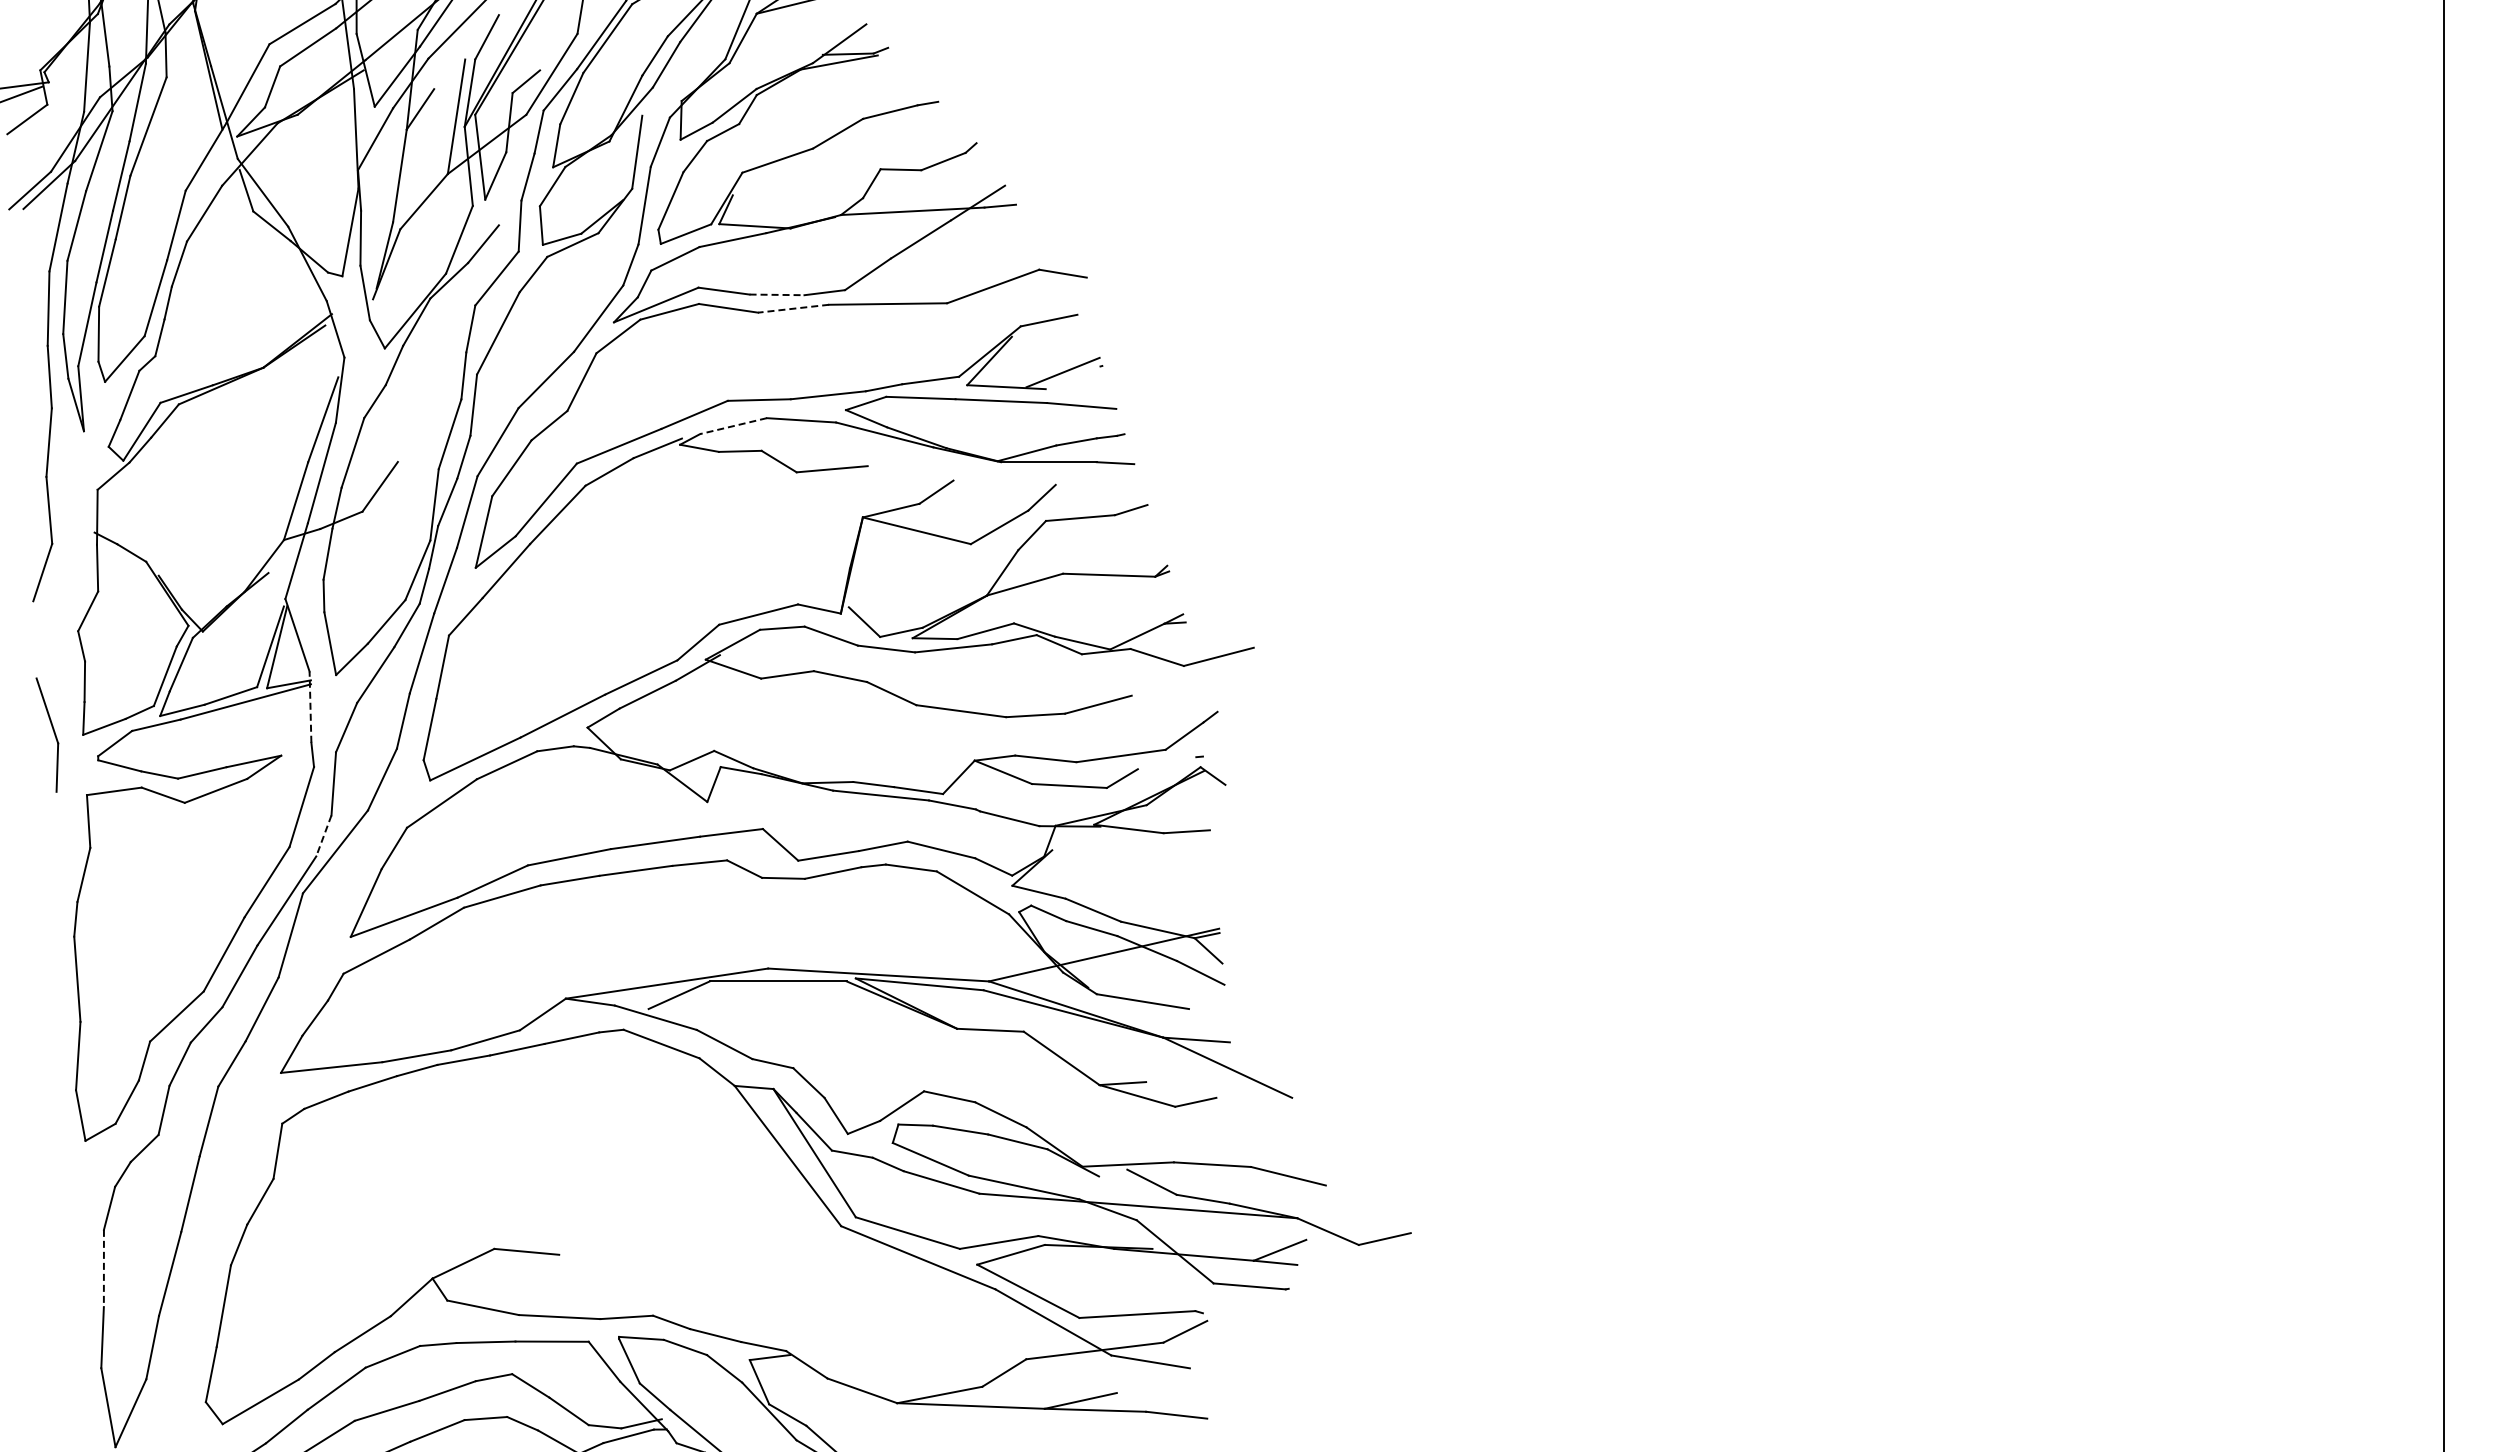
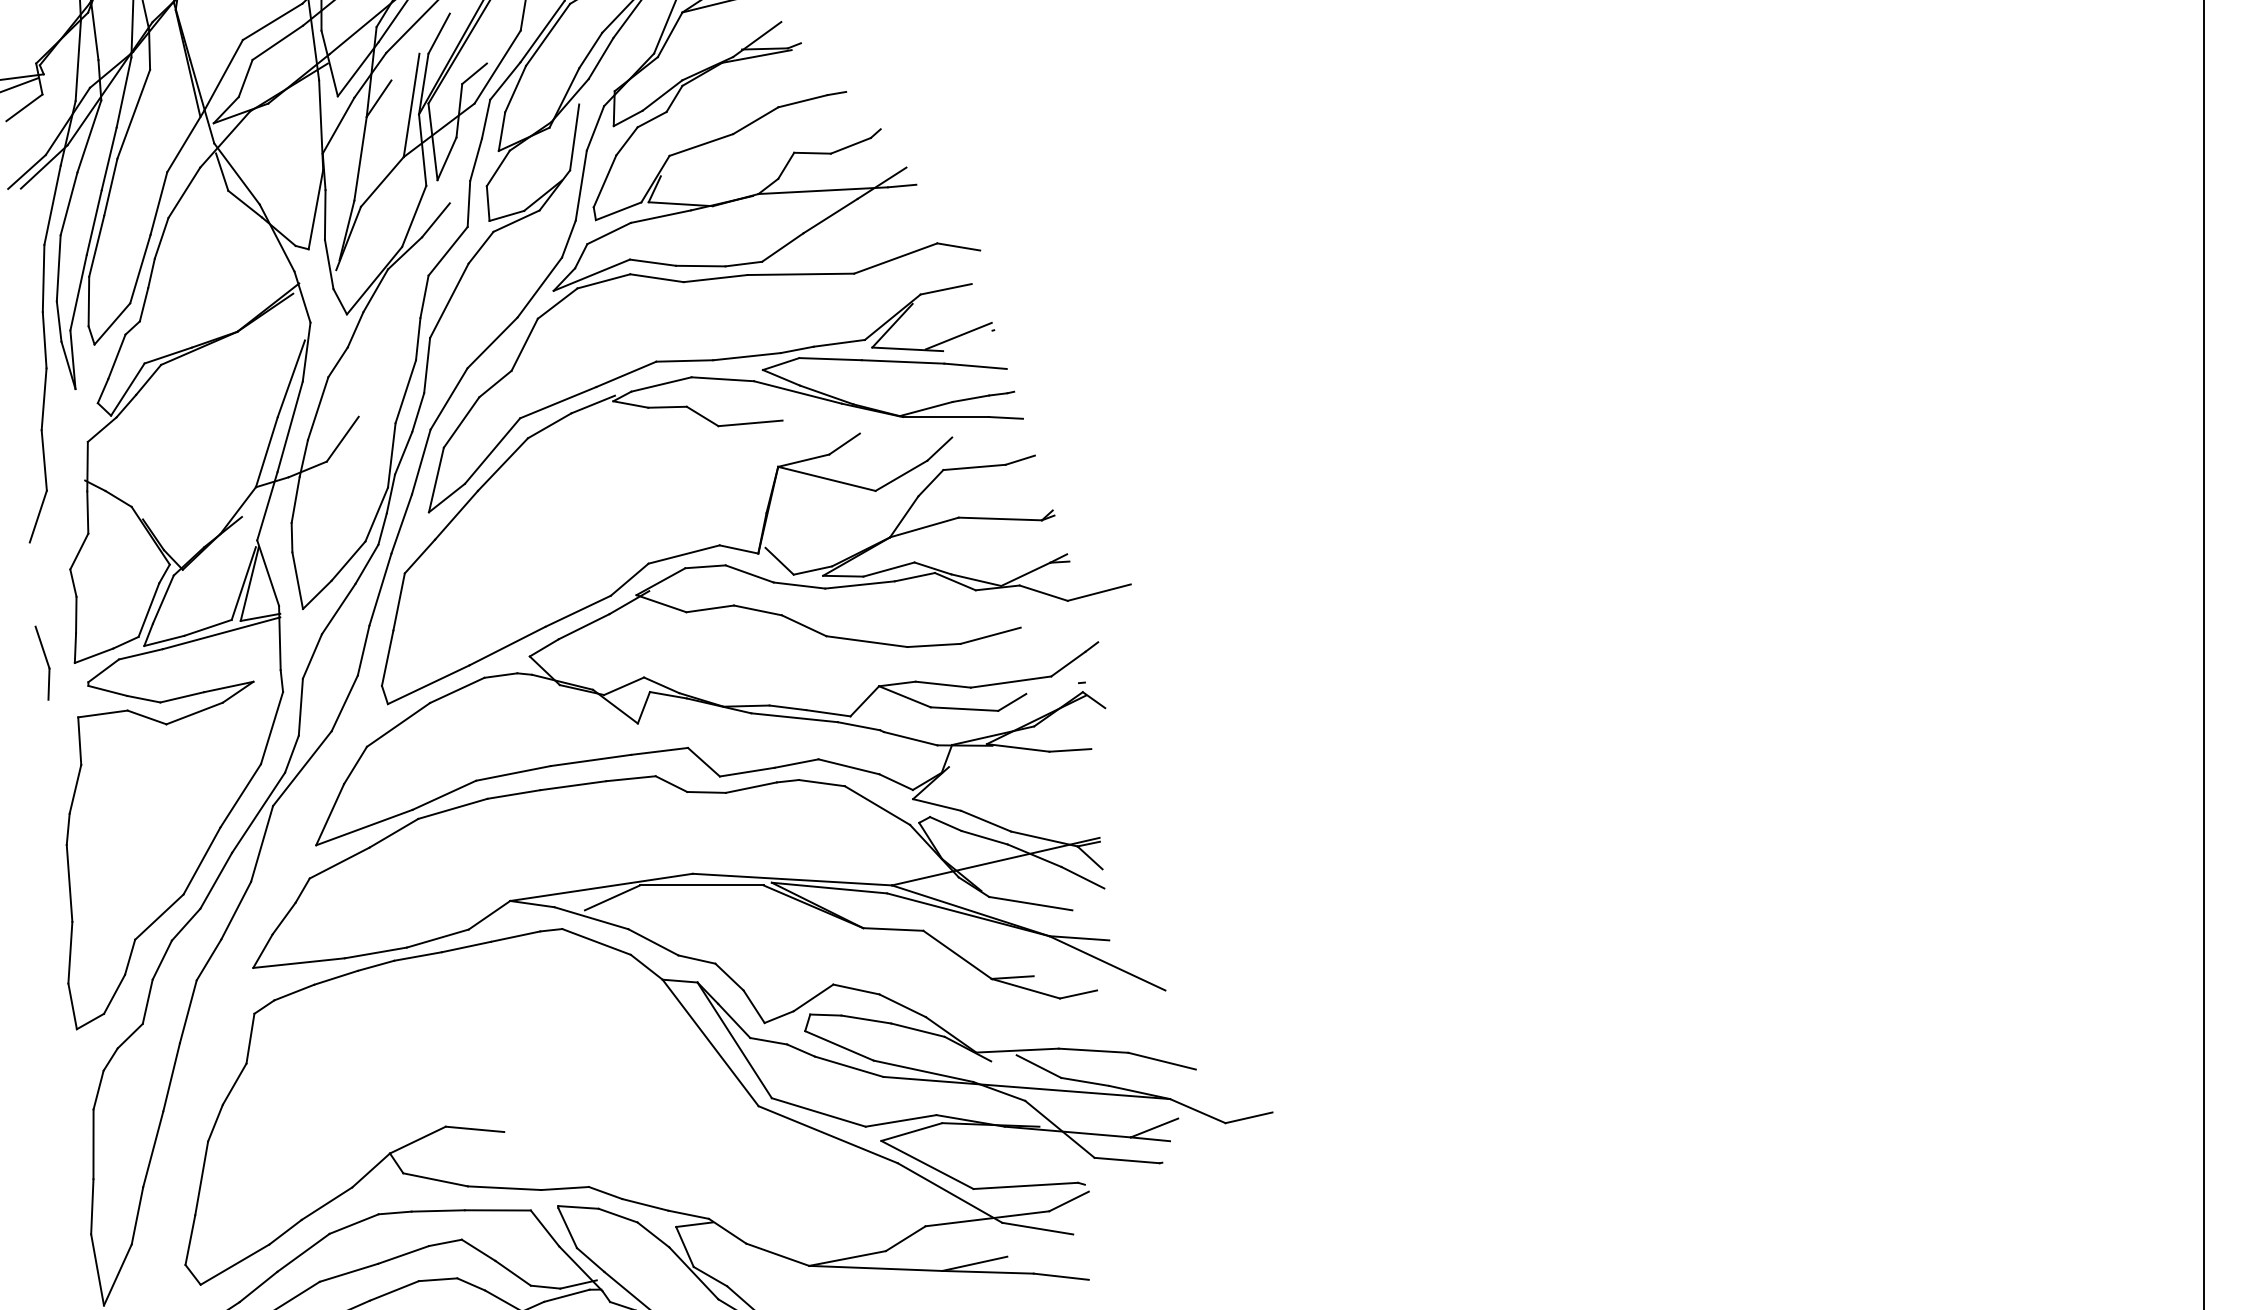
line: (777, 294) -> (701, 265), dashed -> solid
line: (793, 308) -> (715, 278), dashed -> solid
line: (733, 426) -> (661, 384), dashed -> solid
line: (310, 707) -> (279, 638), dashed -> solid
part: (47, 734) -> (42, 662), size x0.71
line: (323, 835) -> (291, 753), dashed -> solid
line: (103, 1268) -> (93, 1144), dashed -> solid

